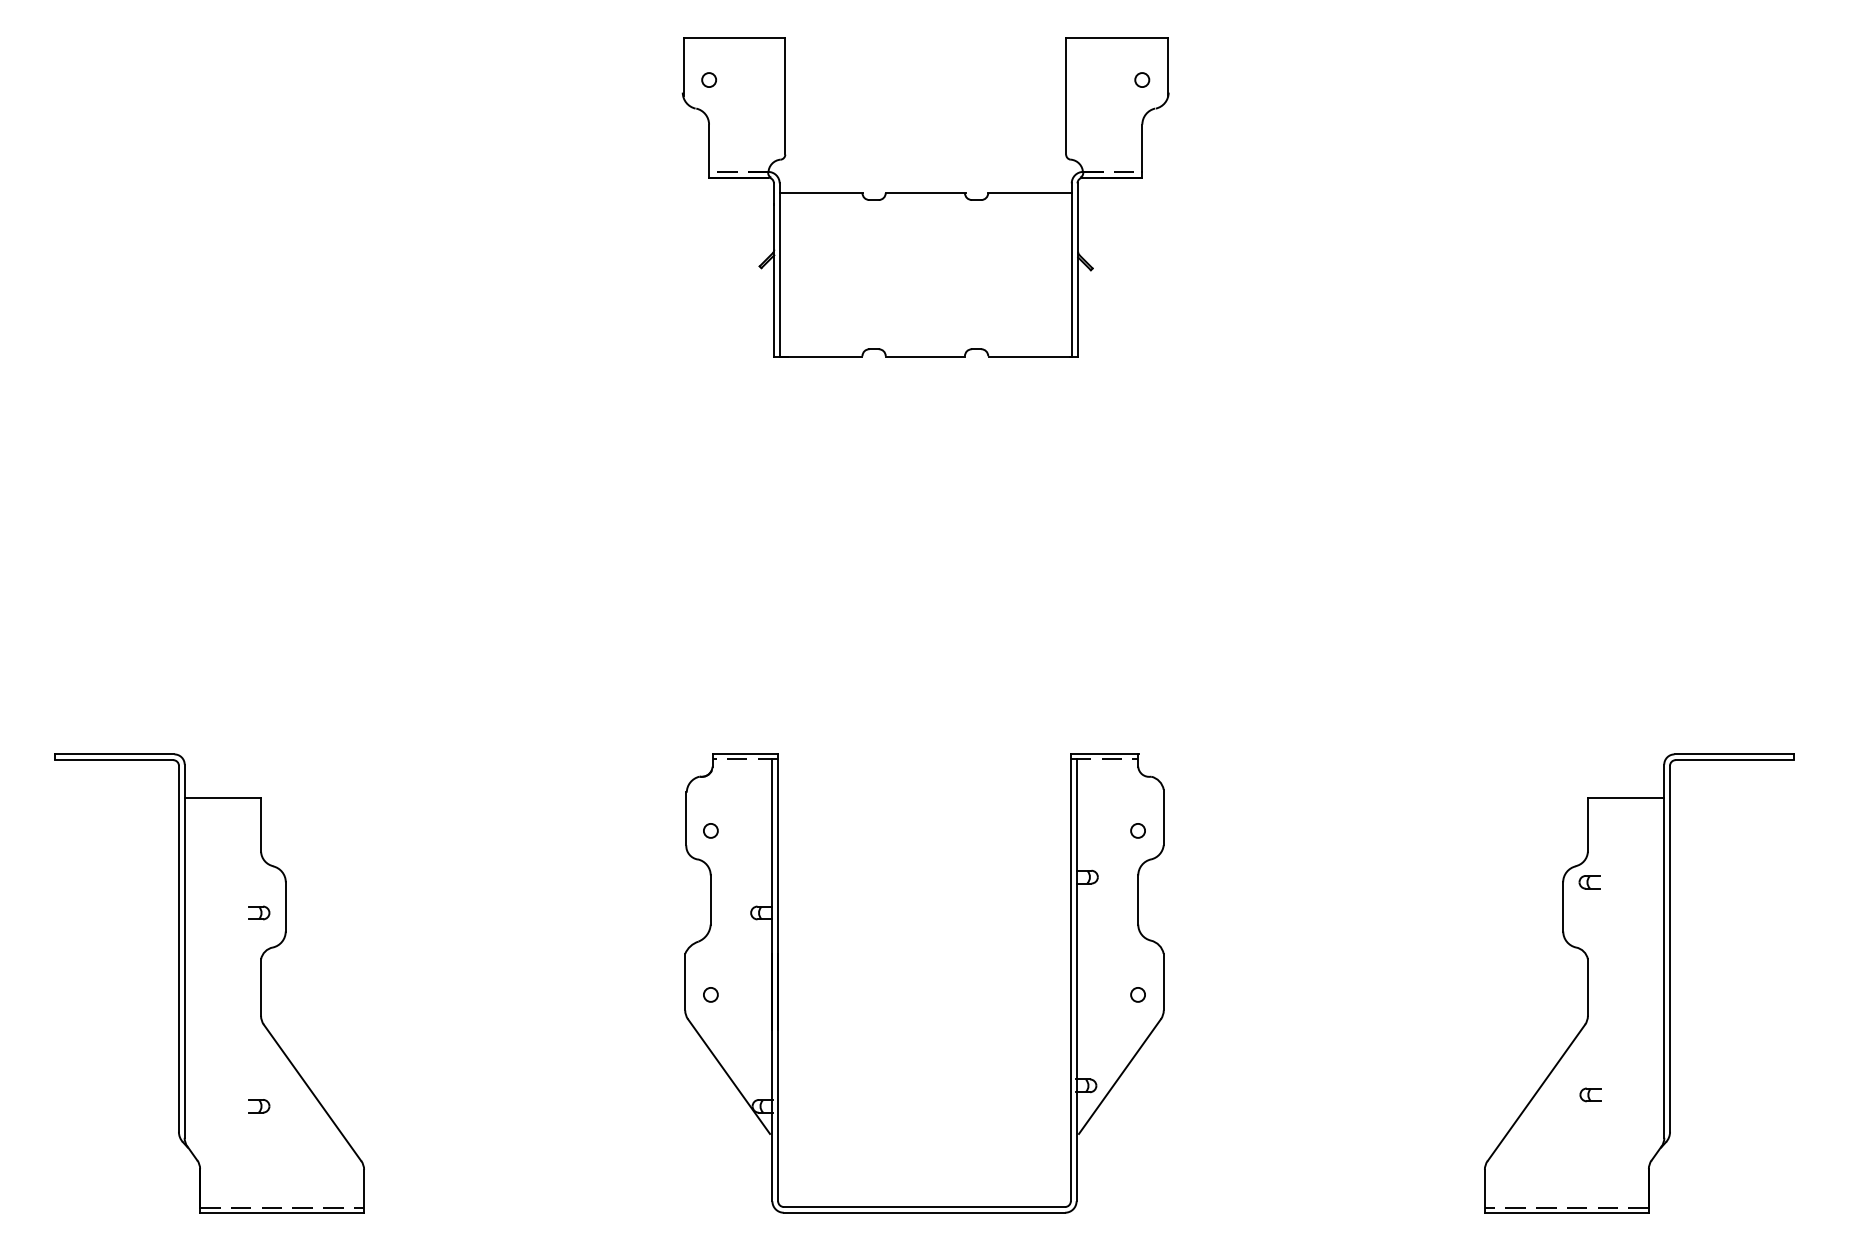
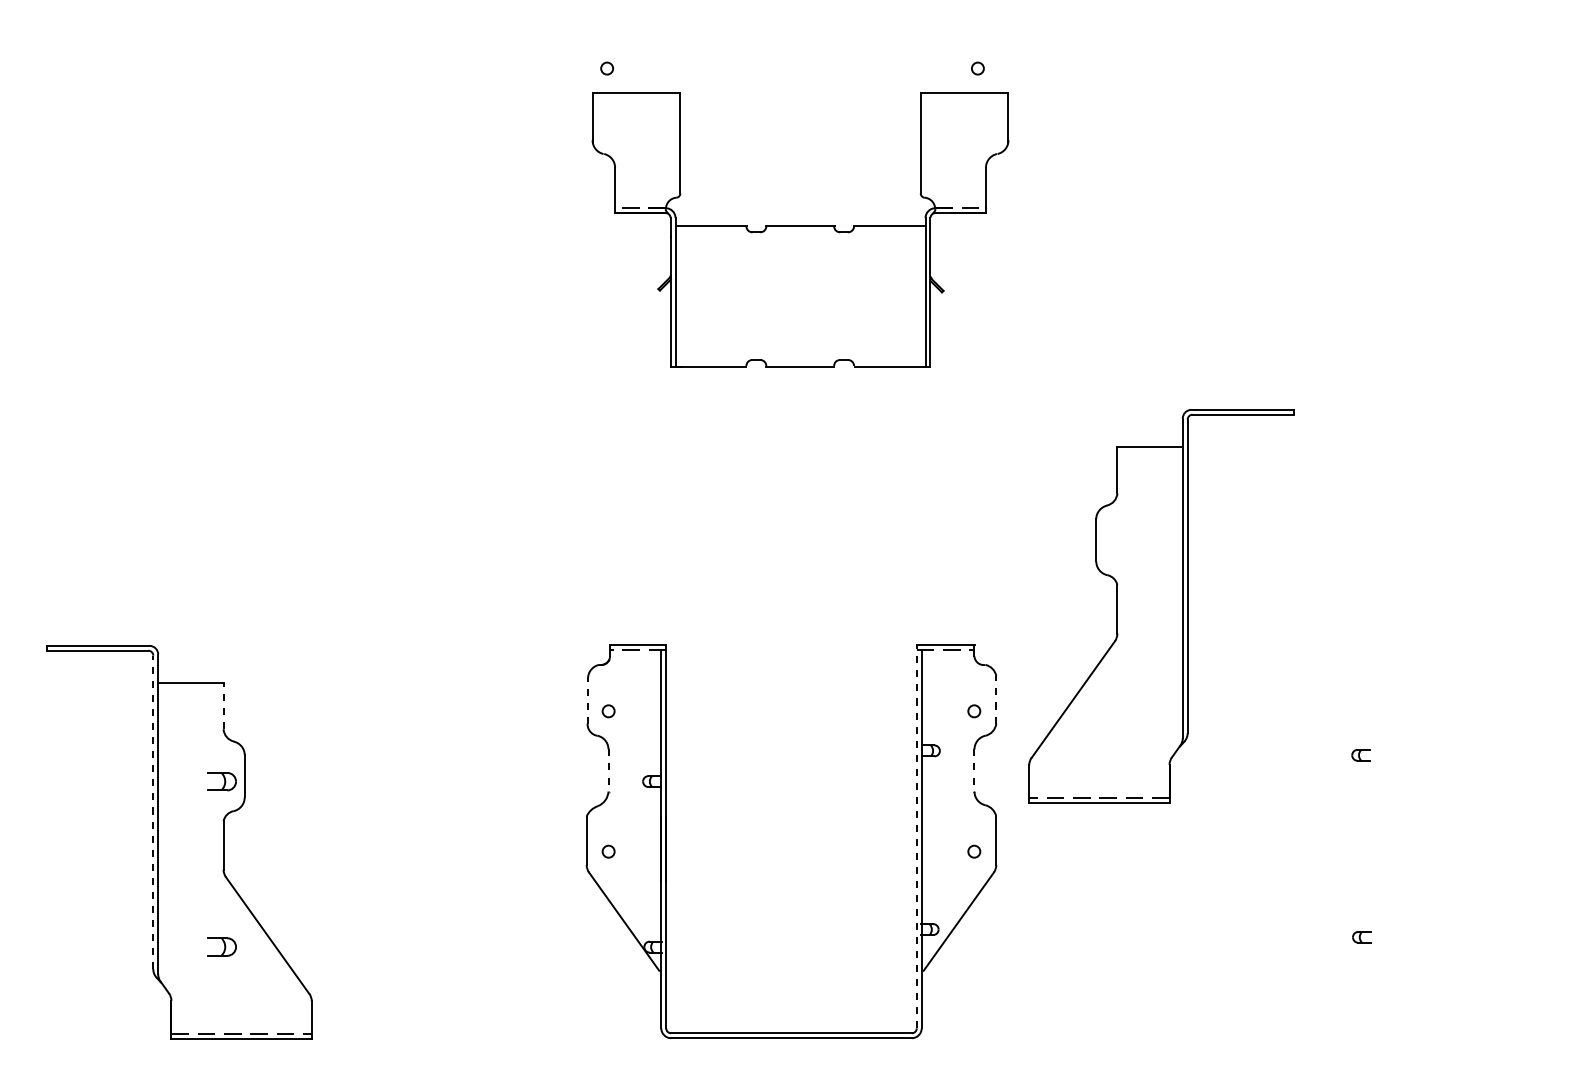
part: (925, 196) -> (800, 229), moved
line: (1163, 817) -> (996, 699), solid -> dashed
line: (686, 819) -> (587, 701), solid -> dashed
line: (260, 824) -> (223, 705), solid -> dashed
line: (710, 900) -> (608, 770), solid -> dashed
line: (1138, 900) -> (974, 770), solid -> dashed
part: (258, 912) -> (221, 781), size x1.6
line: (179, 949) -> (153, 812), solid -> dashed
line: (1070, 977) -> (916, 836), solid -> dashed
part: (1639, 984) -> (1161, 606), moved
part: (258, 1105) -> (221, 946), size x1.6

